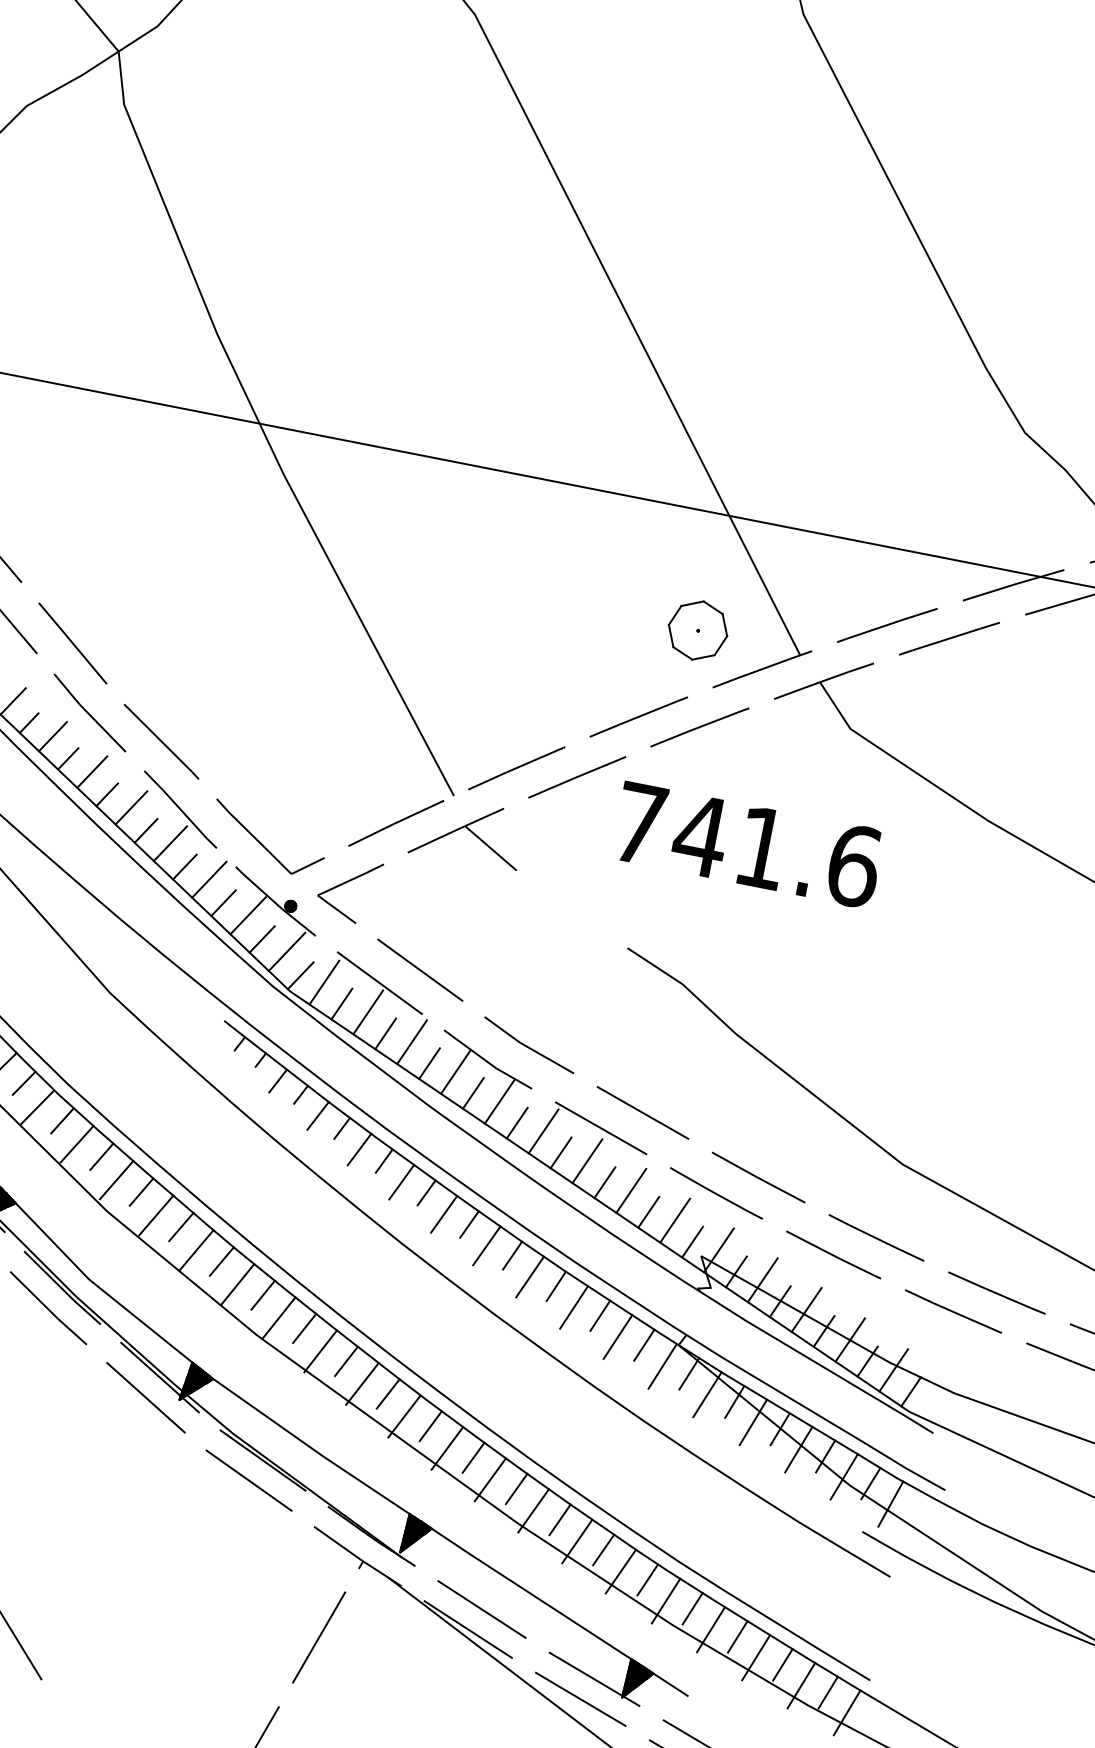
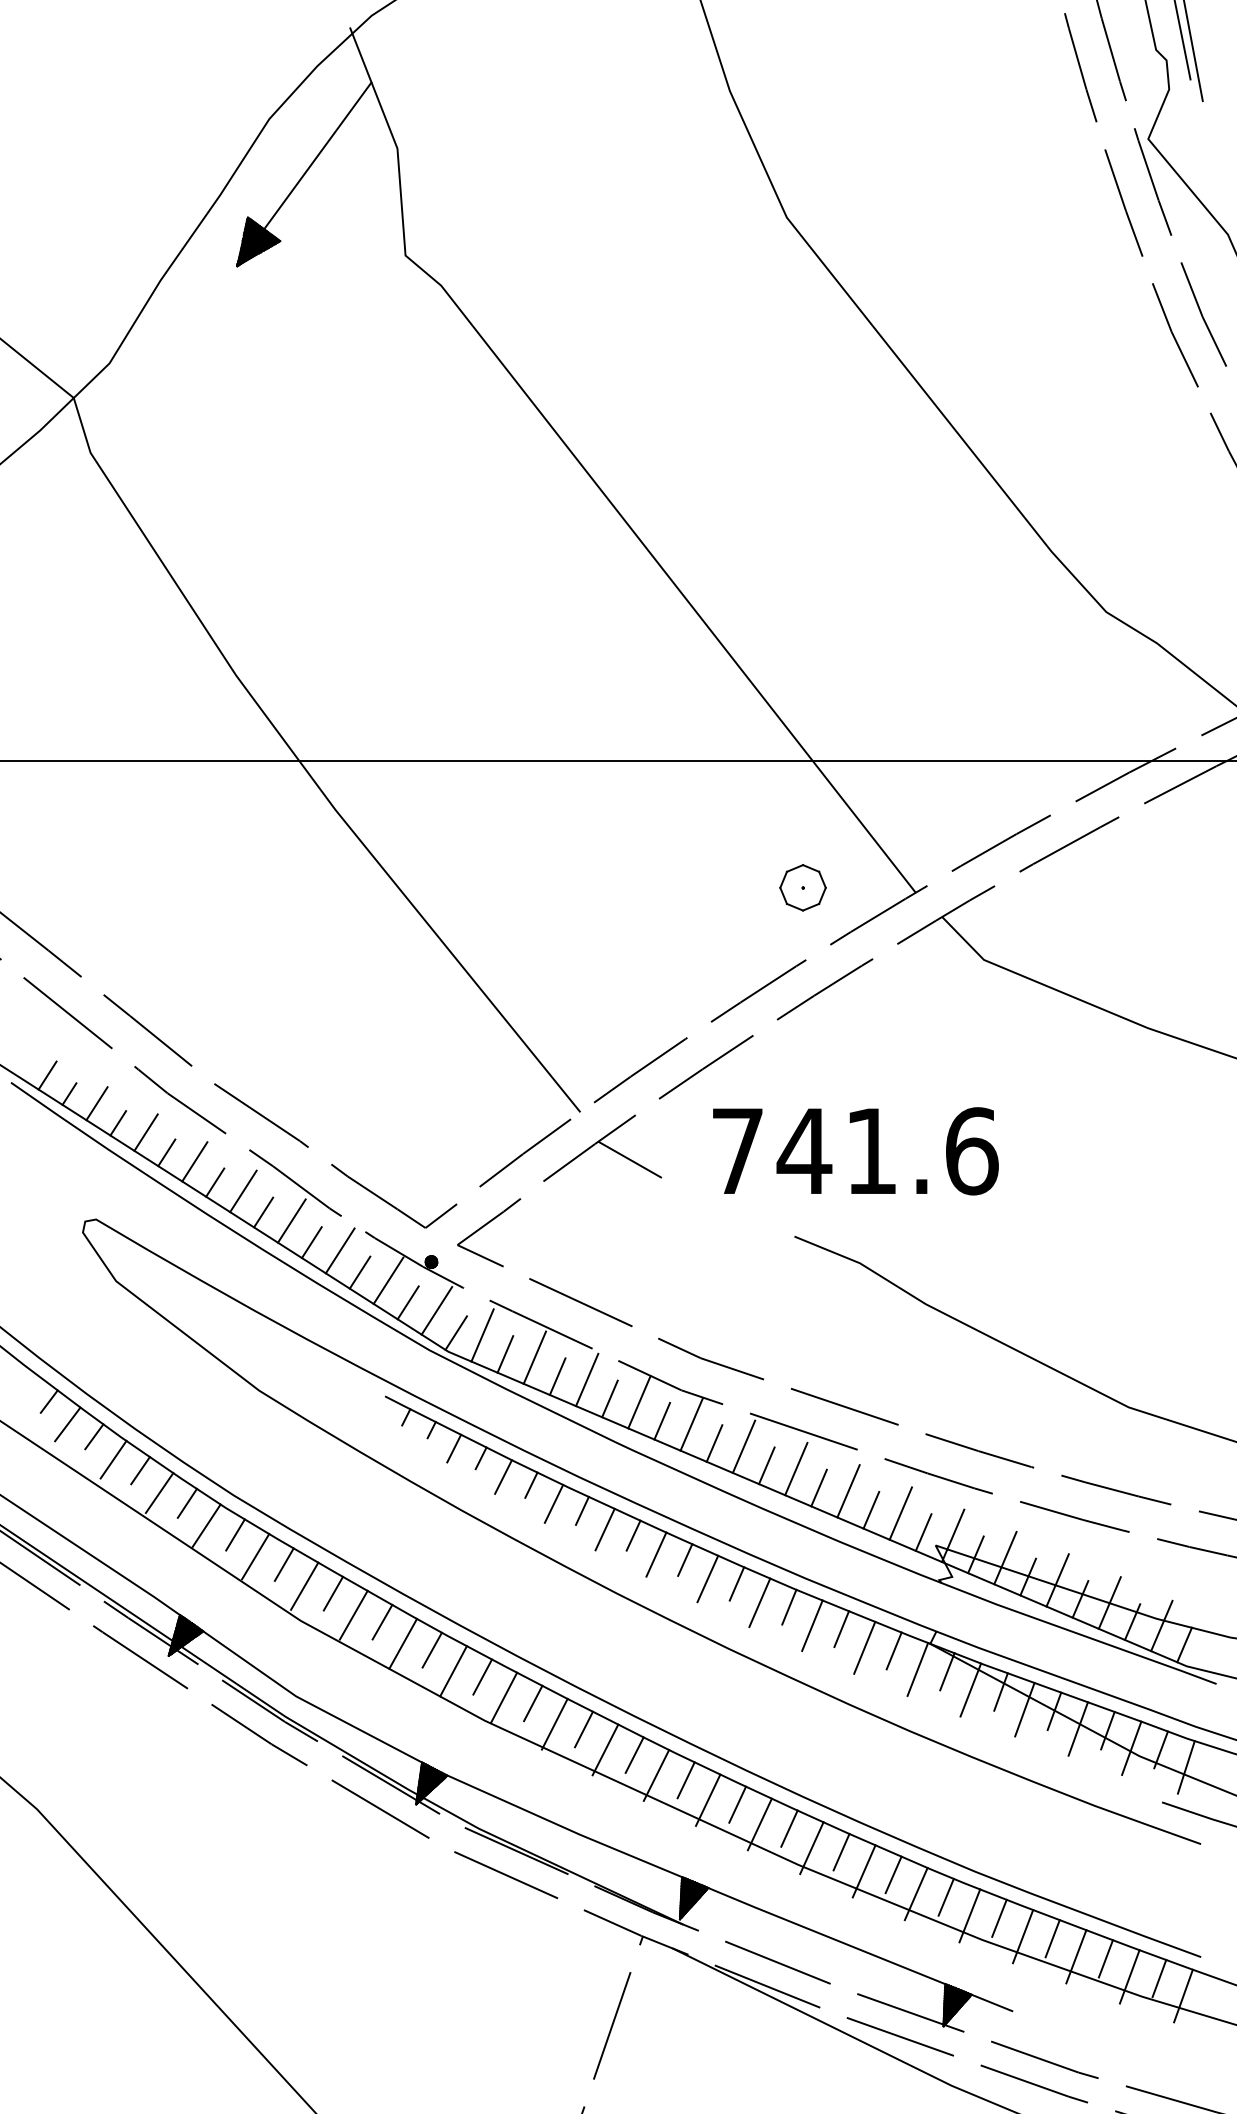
part: (697, 630) -> (802, 887), size x0.71
text: (747, 845) -> (855, 1151), moved

